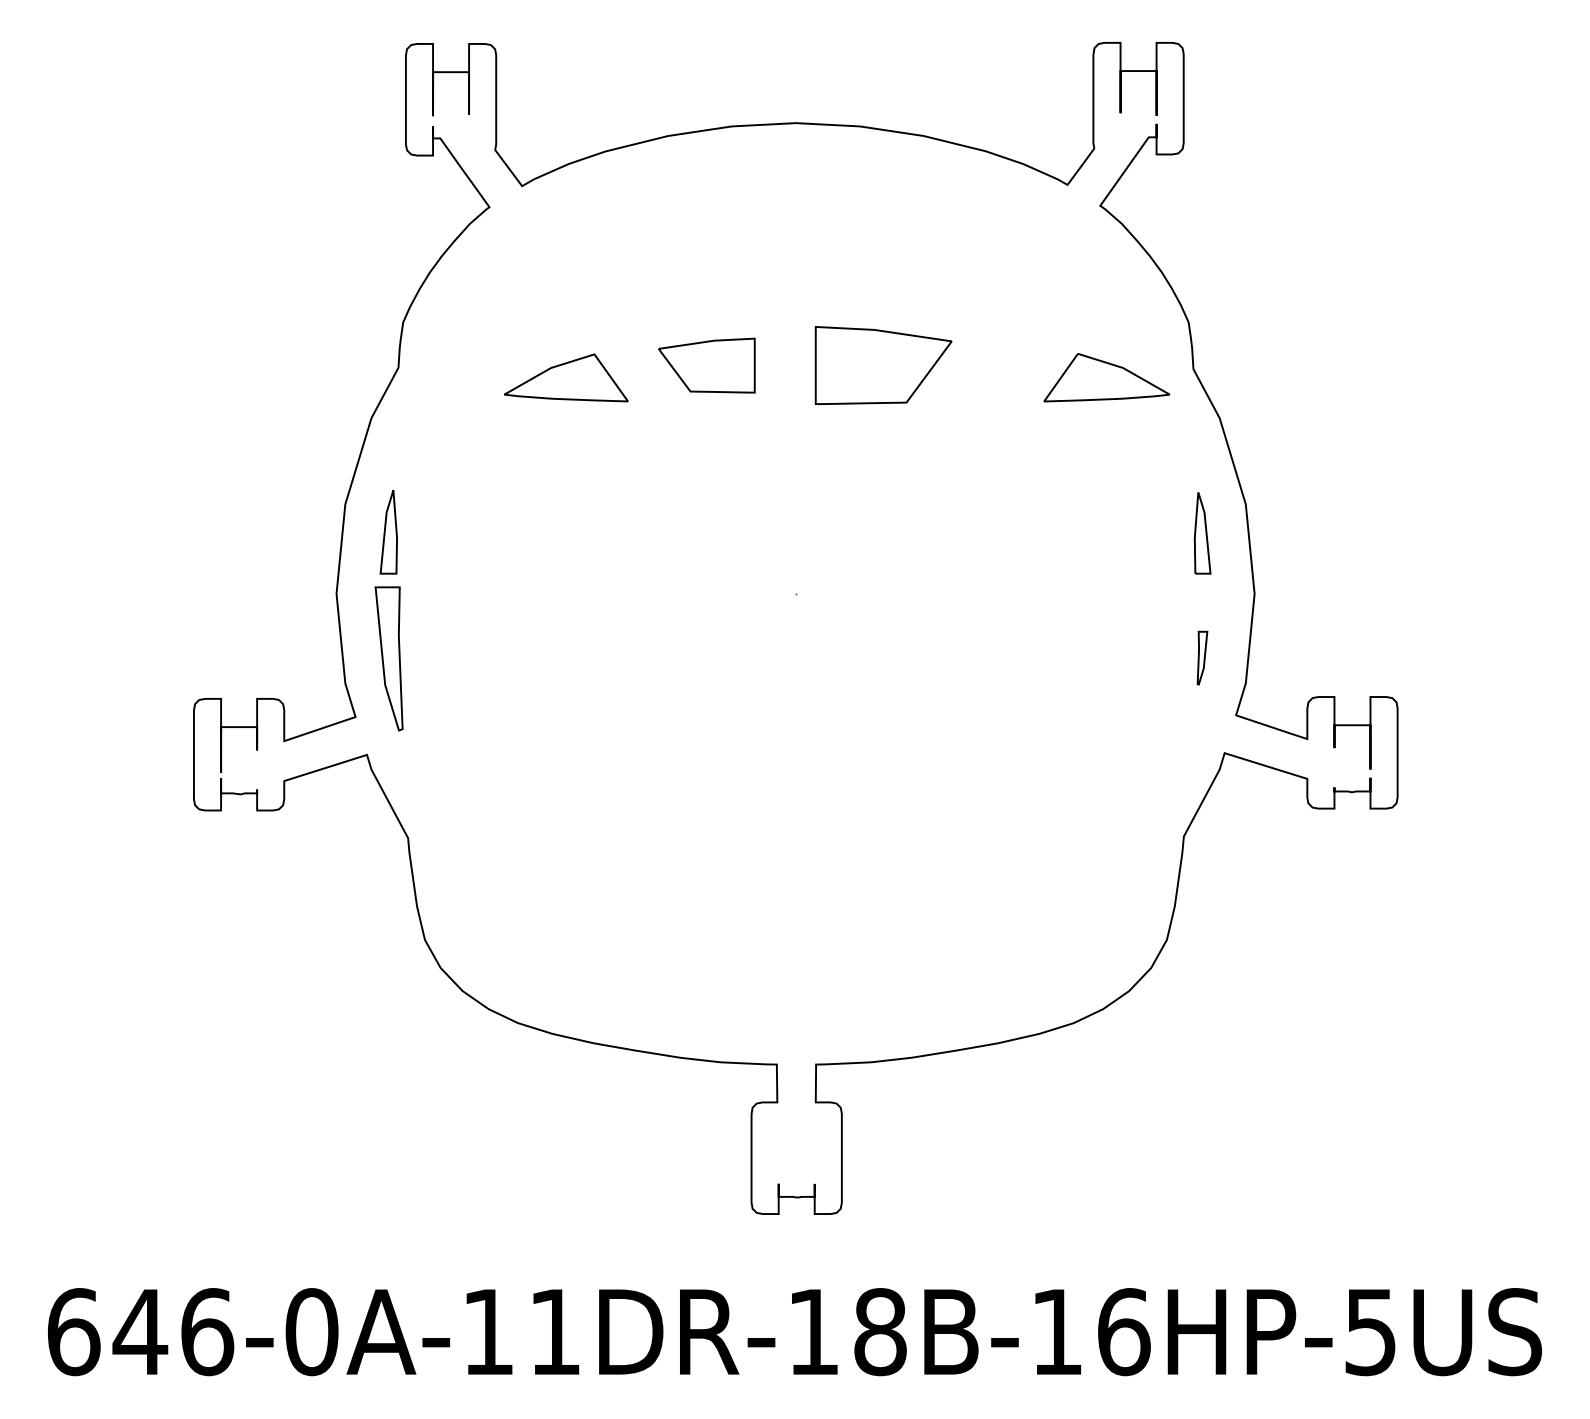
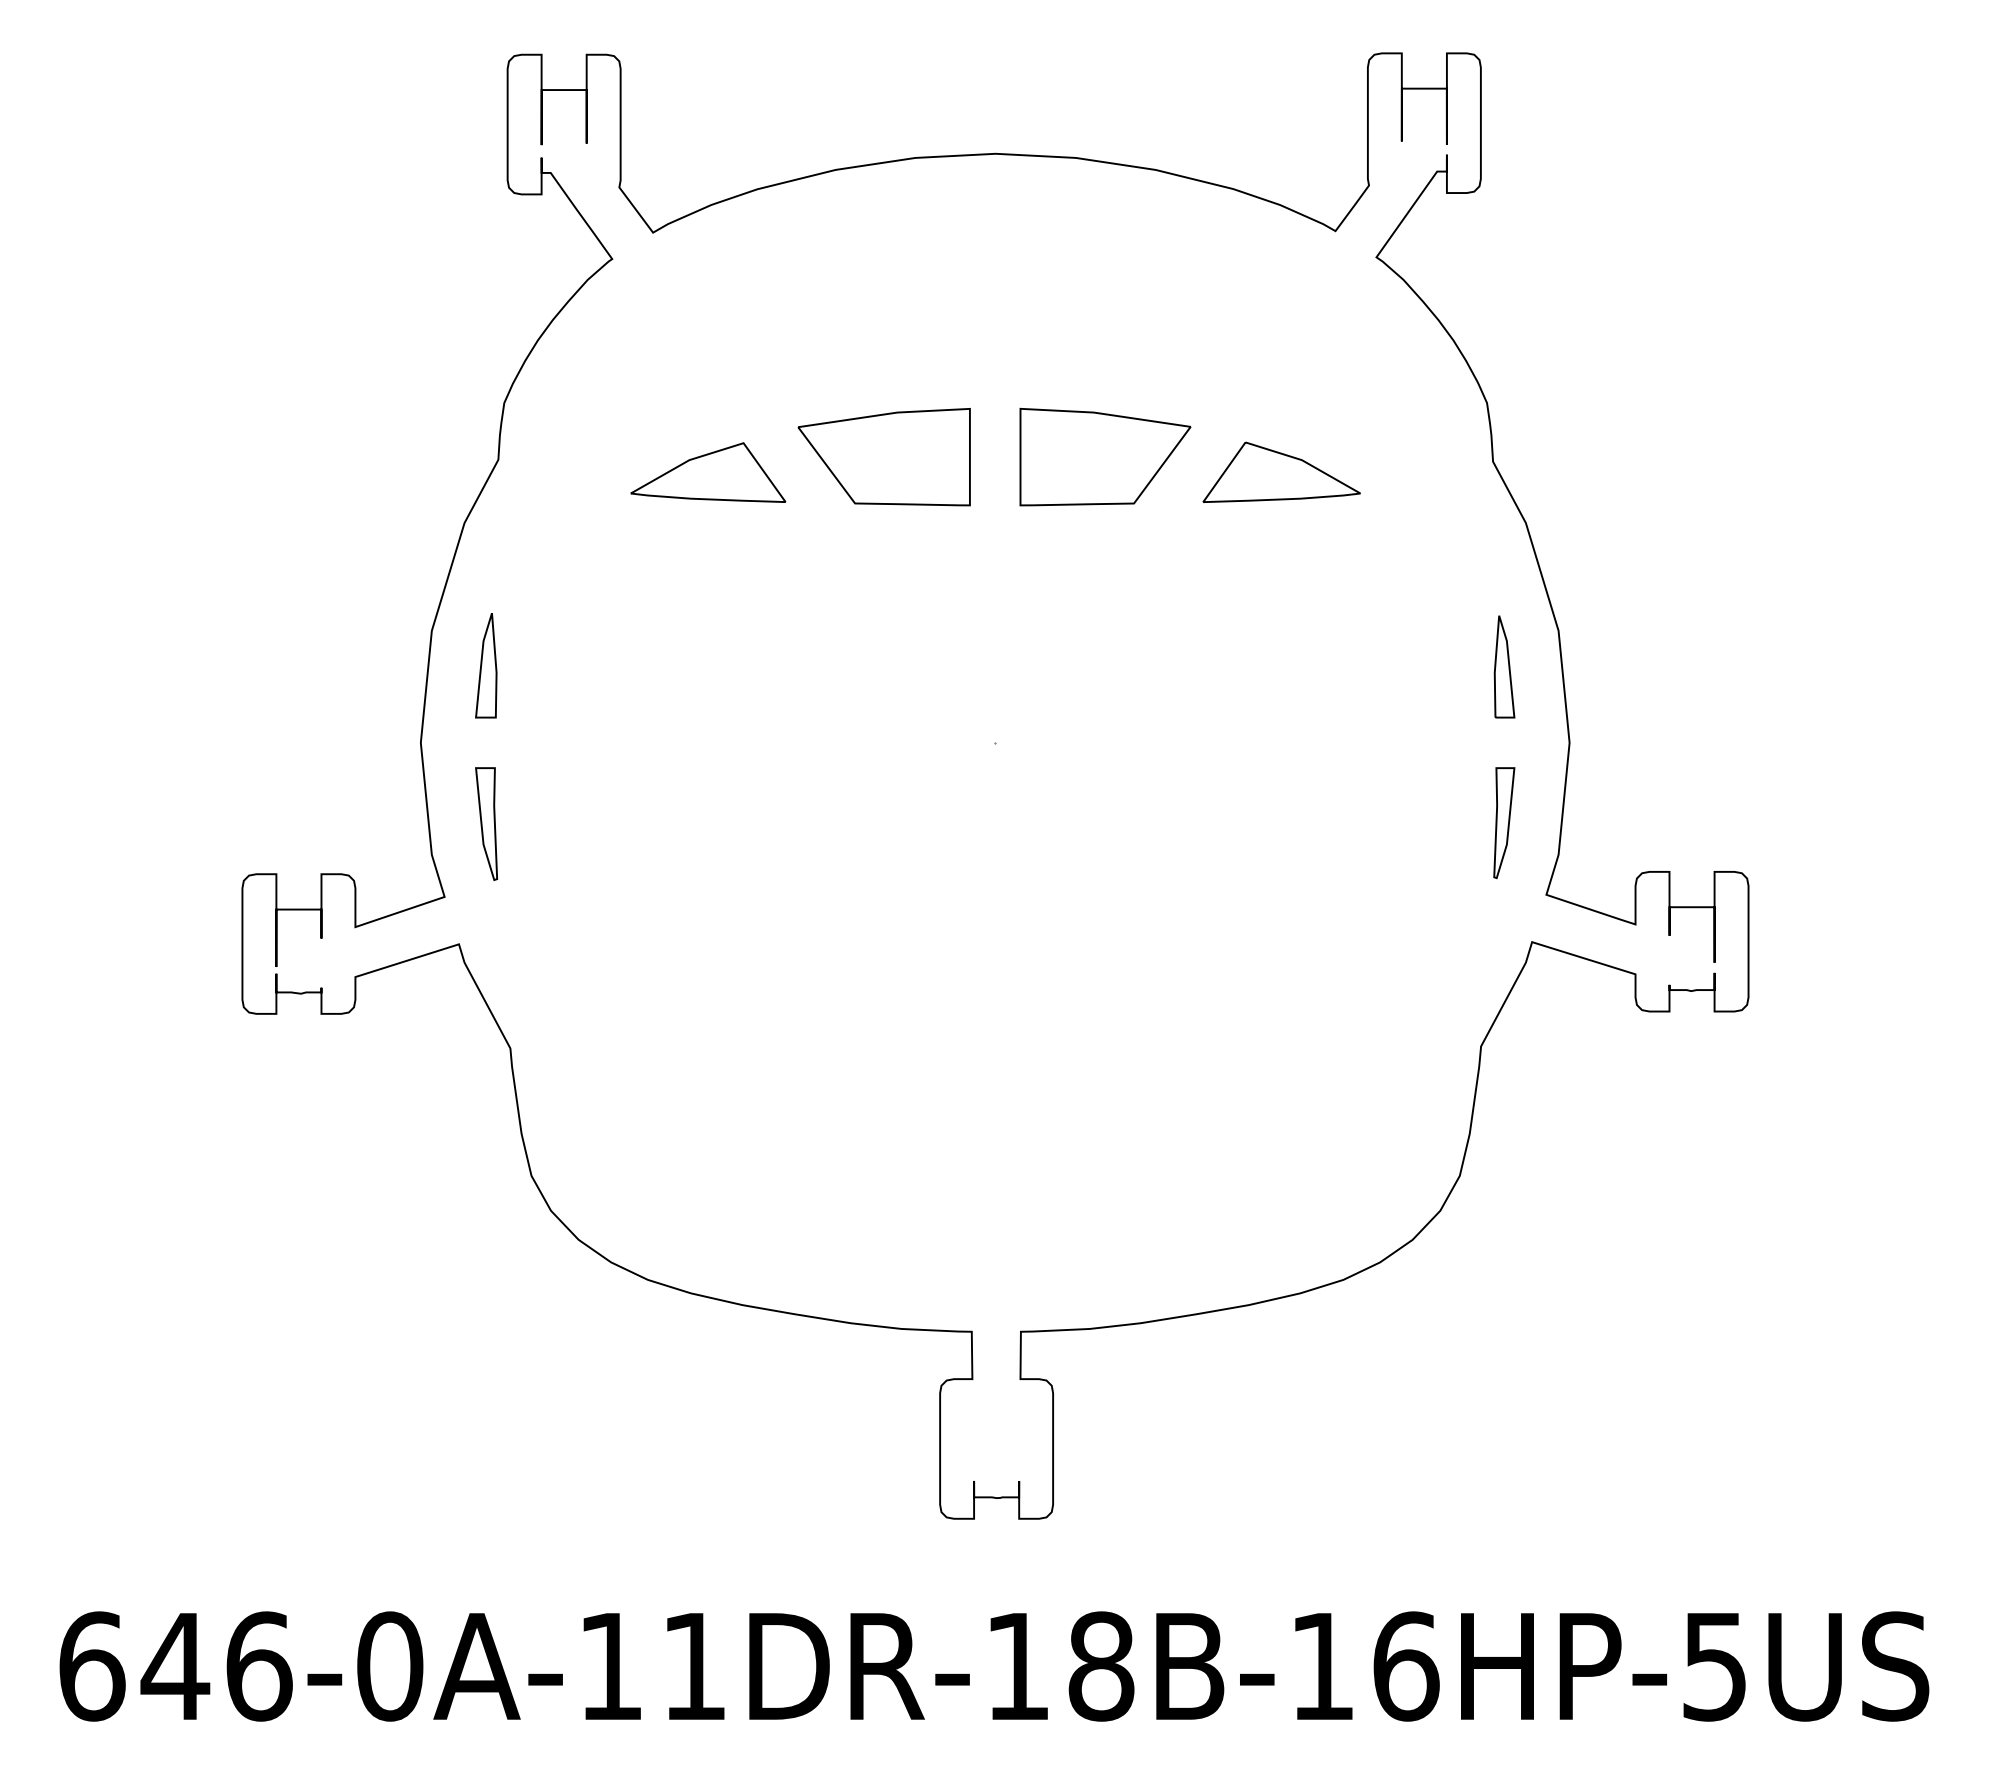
part: (706, 365) -> (883, 457), size x1.43
part: (1106, 377) -> (1281, 471), moved
part: (389, 658) -> (486, 823), size x0.62
part: (1202, 658) -> (1504, 823), size x1.67

